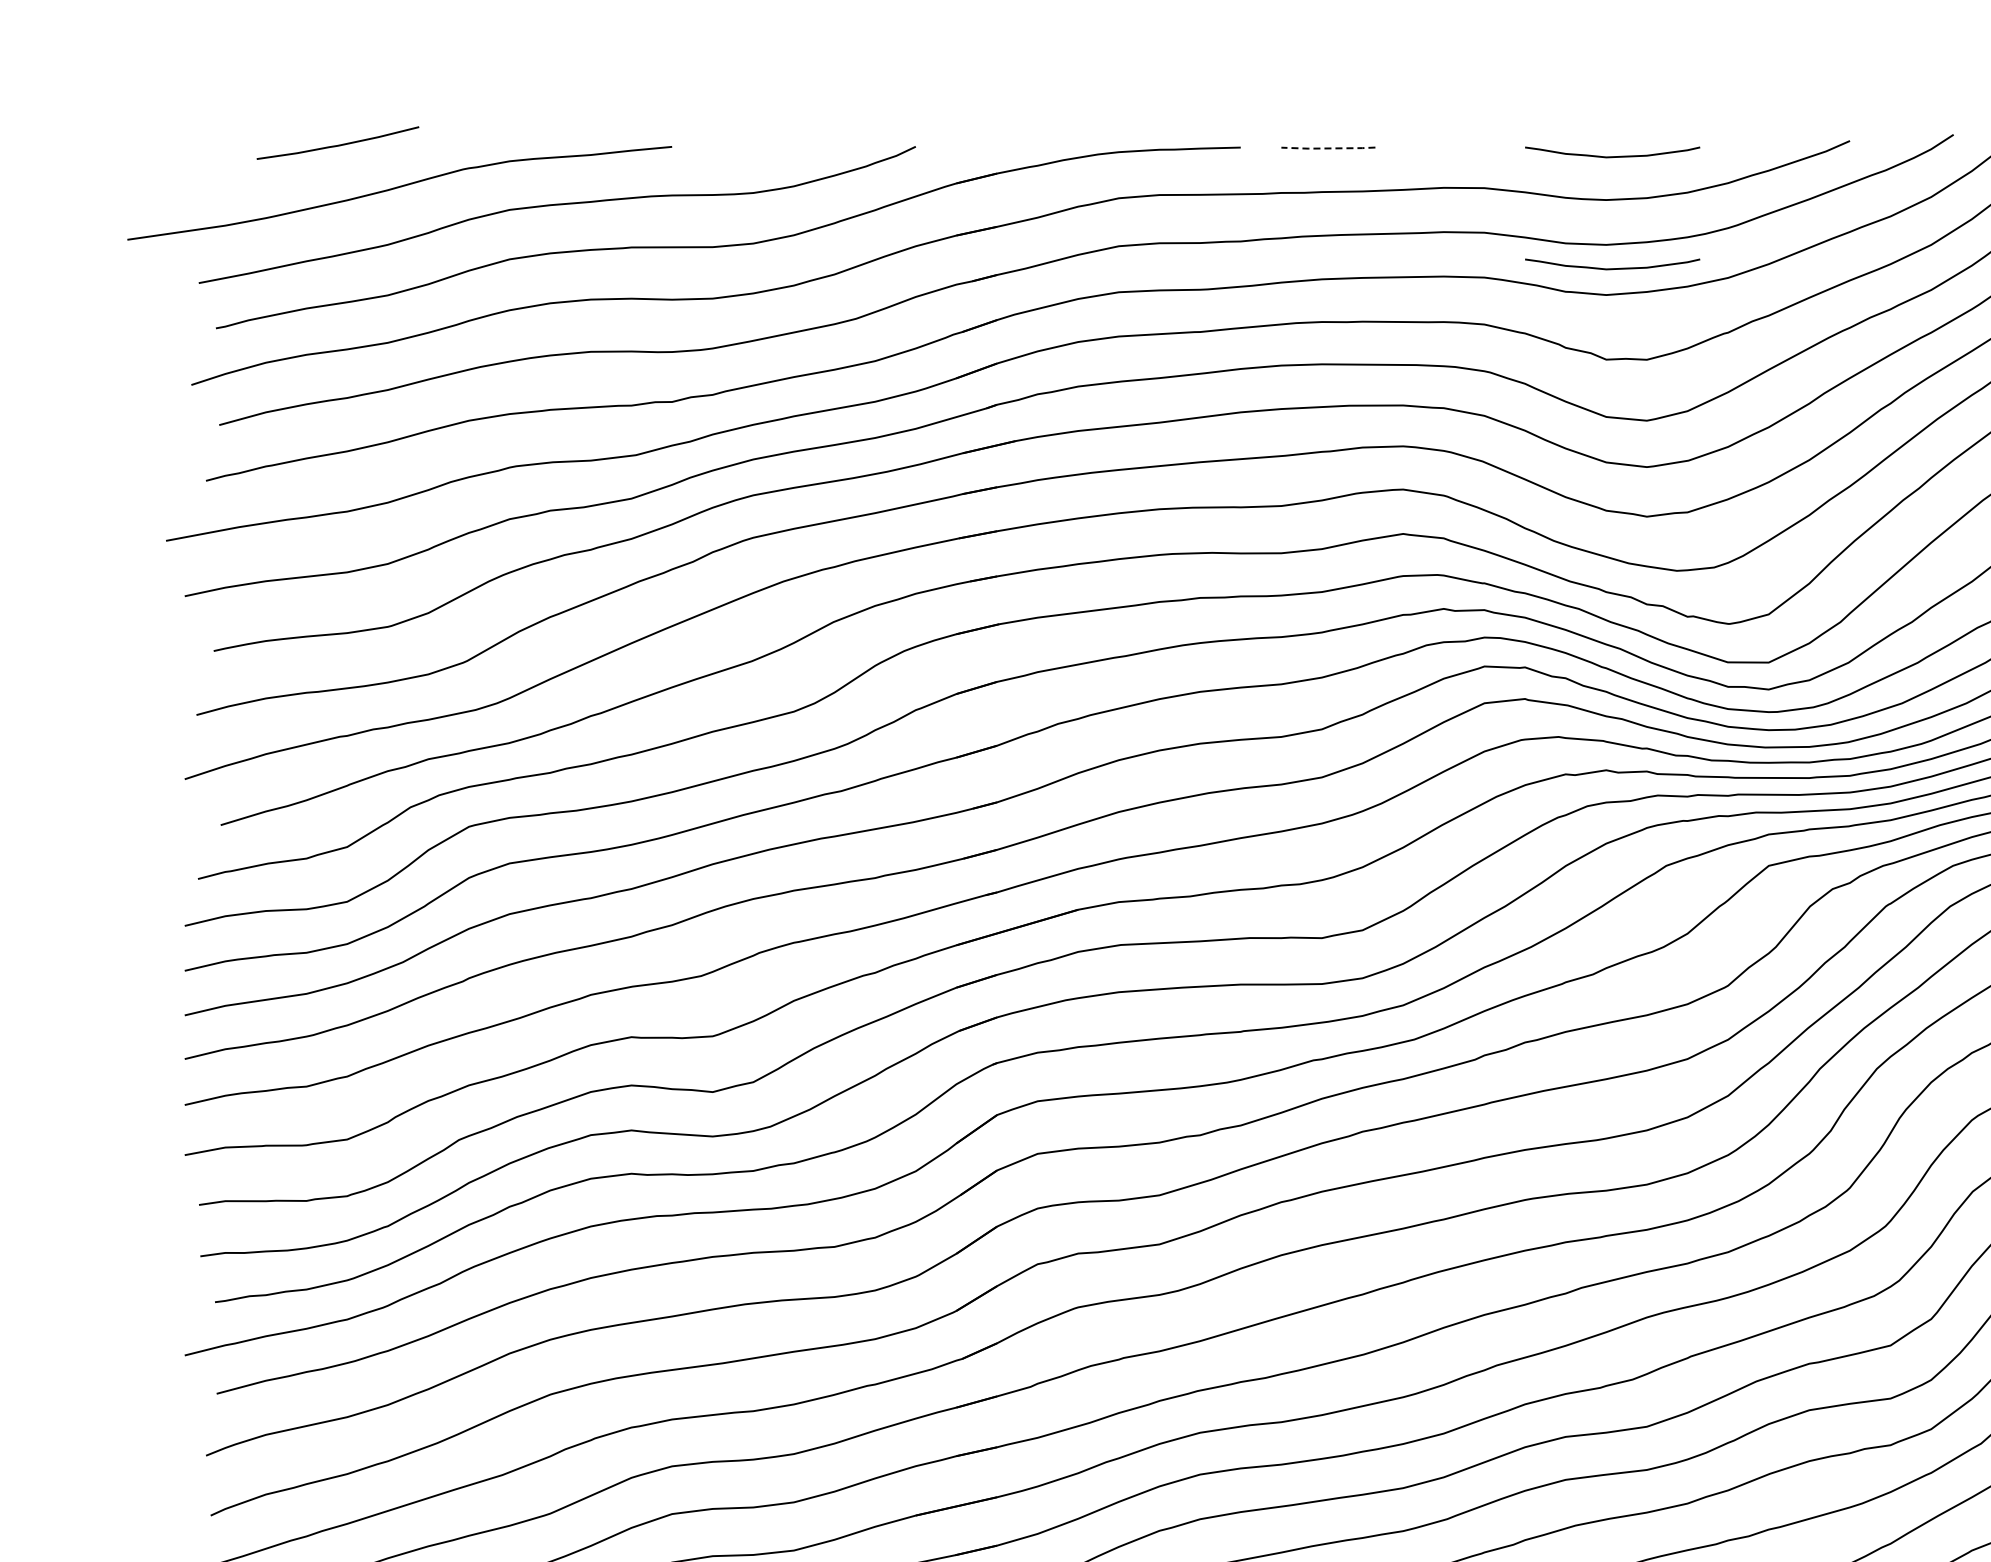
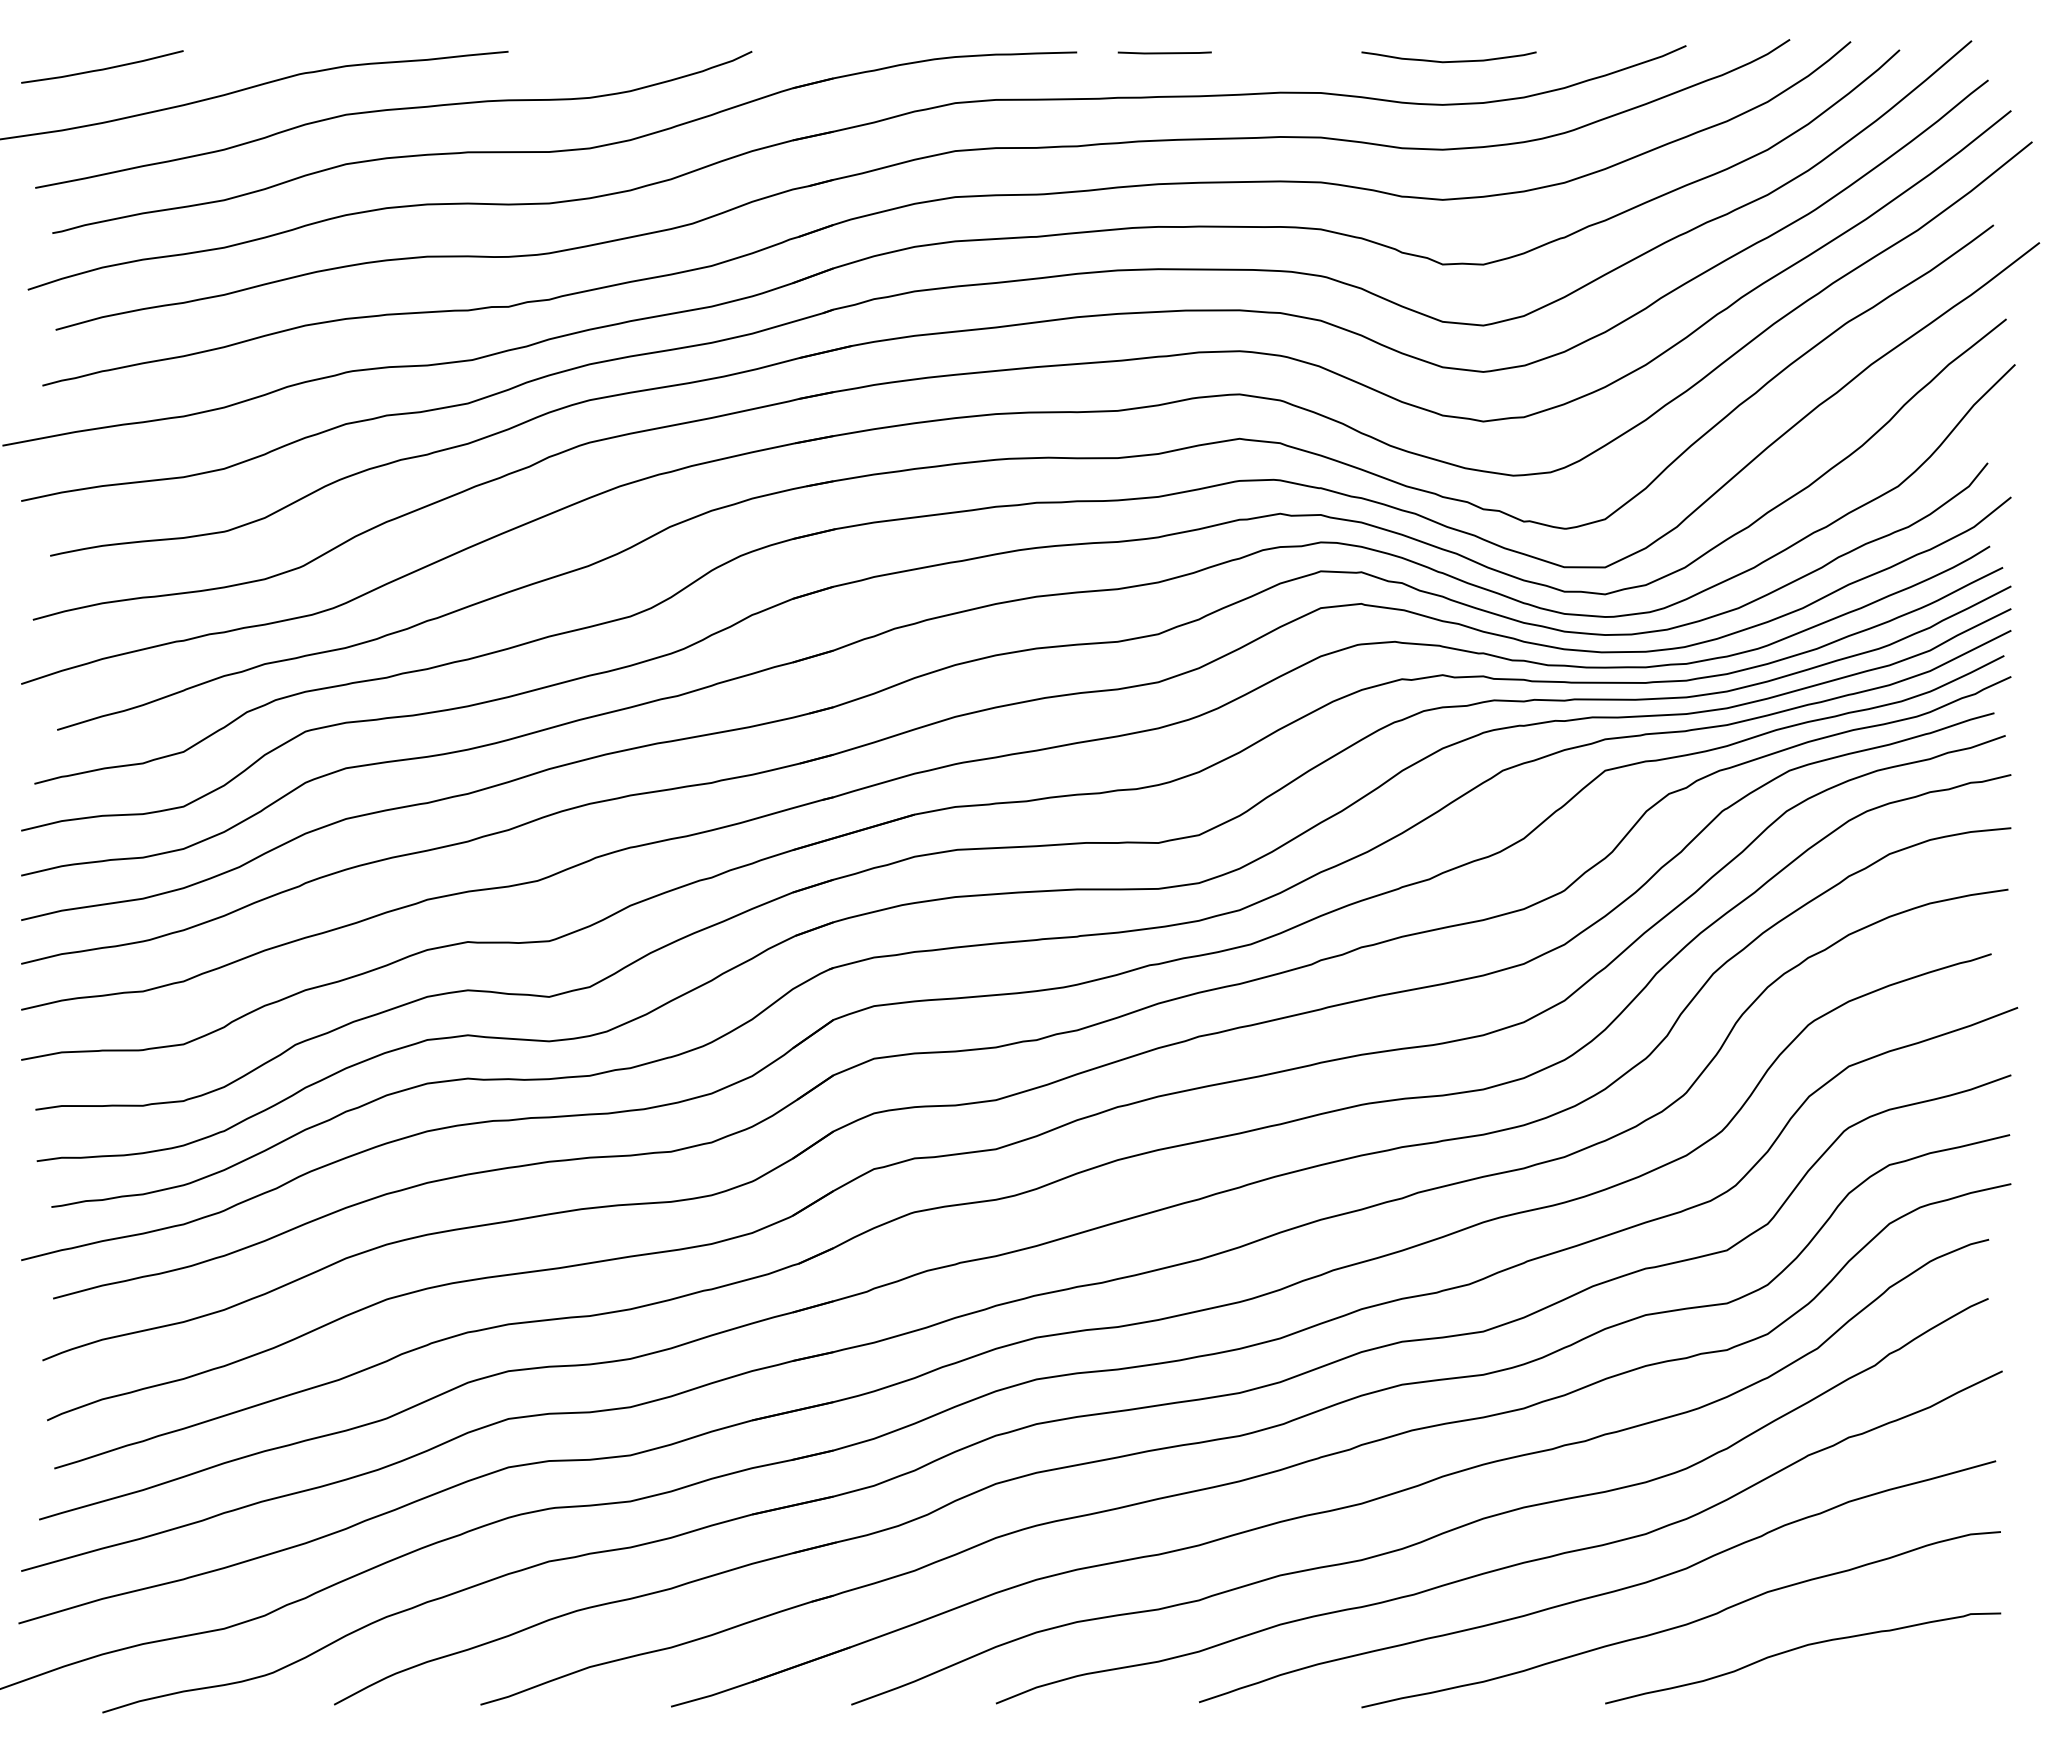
curve: (338, 144) -> (102, 68), moved
line: (1328, 148) -> (1164, 53), dashed -> solid
curve: (1612, 268) -> (1448, 173), removed

